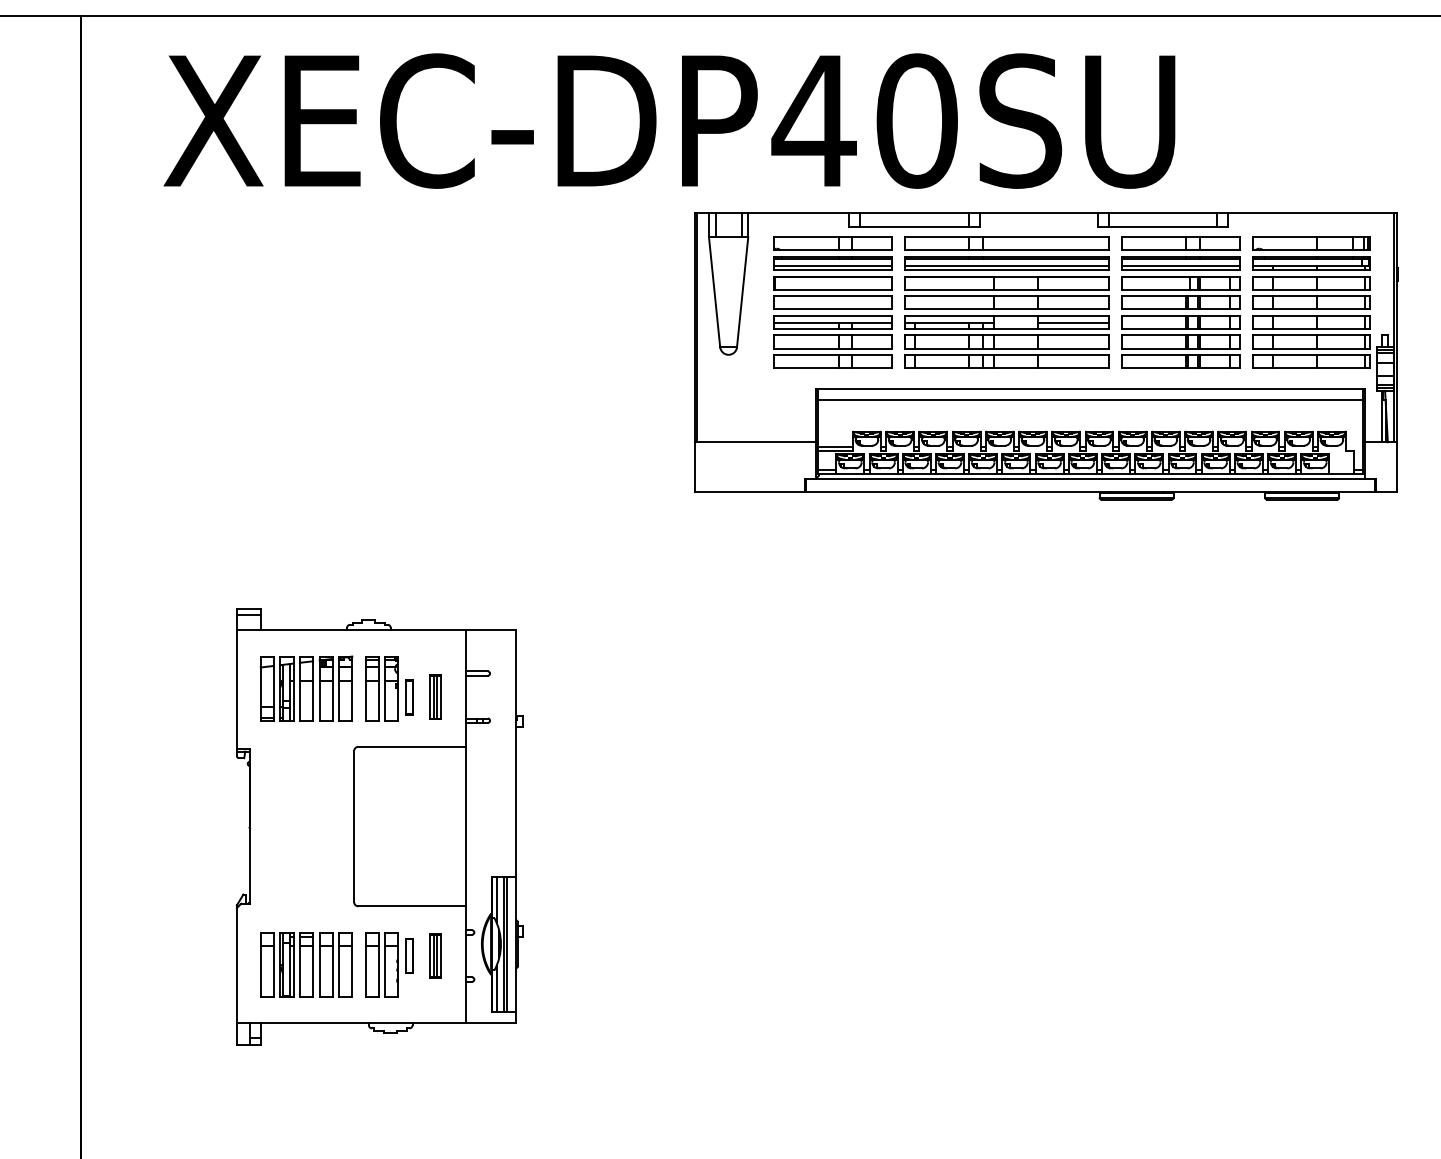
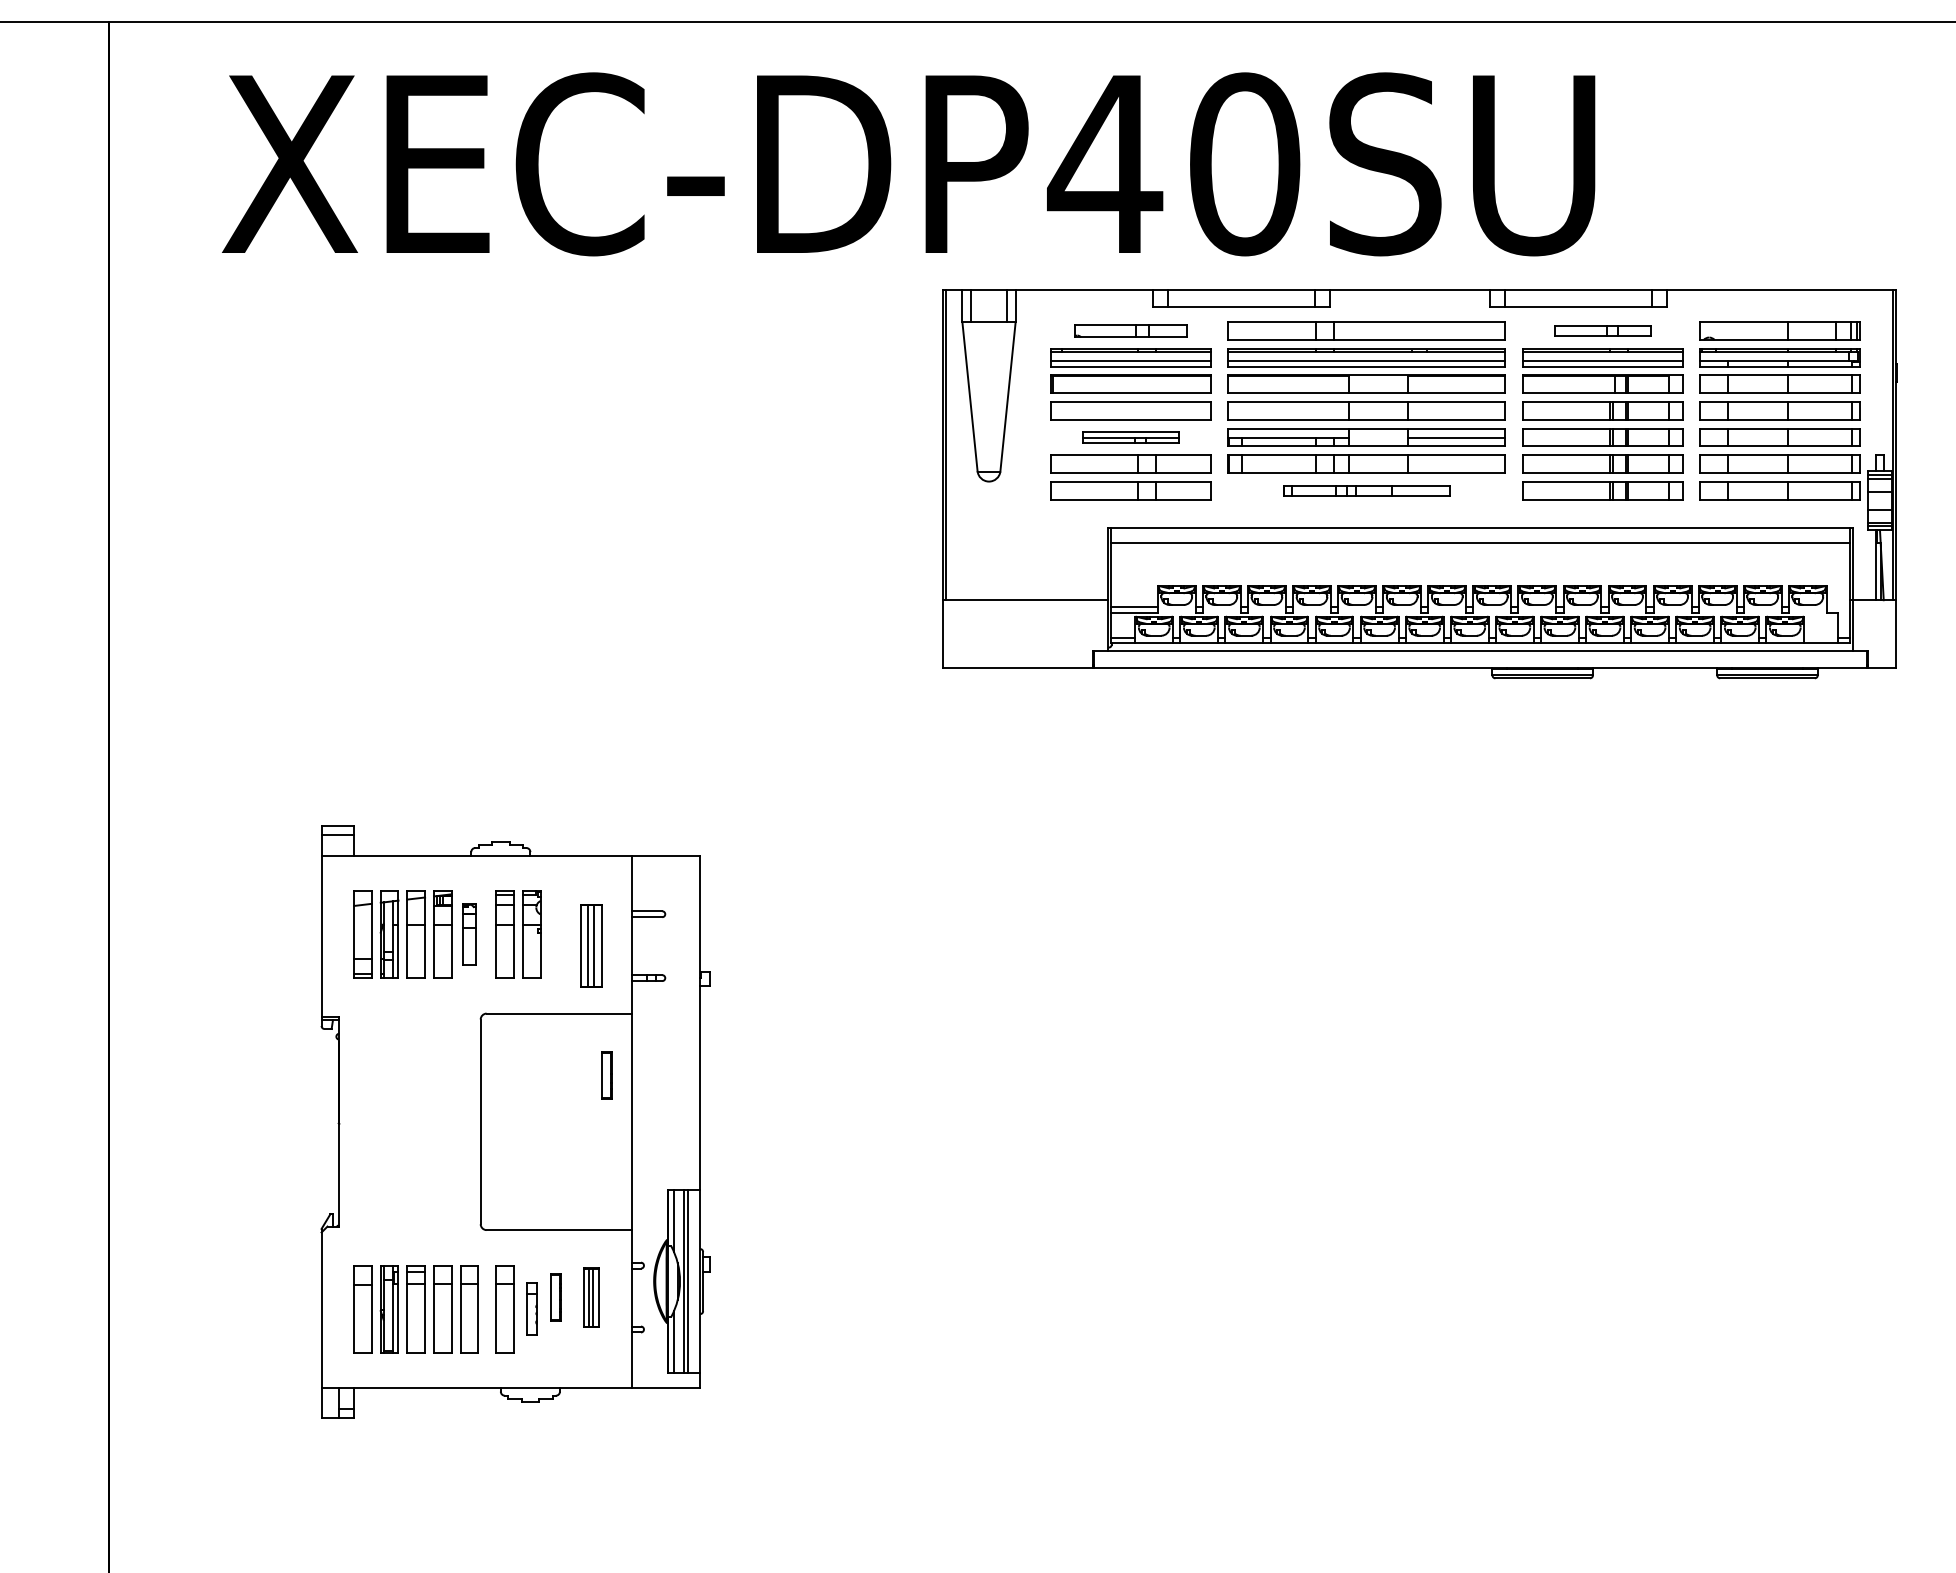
part: (832, 243) -> (1130, 330), size x0.7
part: (1180, 243) -> (1602, 330), size x0.6
part: (832, 322) -> (1130, 437), size x0.6
part: (1006, 361) -> (1366, 490), size x0.6
part: (345, 688) -> (469, 934), size x0.7
part: (409, 697) -> (606, 1075), moved
part: (435, 697) -> (591, 946), size x1.4
part: (391, 964) -> (531, 1309), size x0.6

